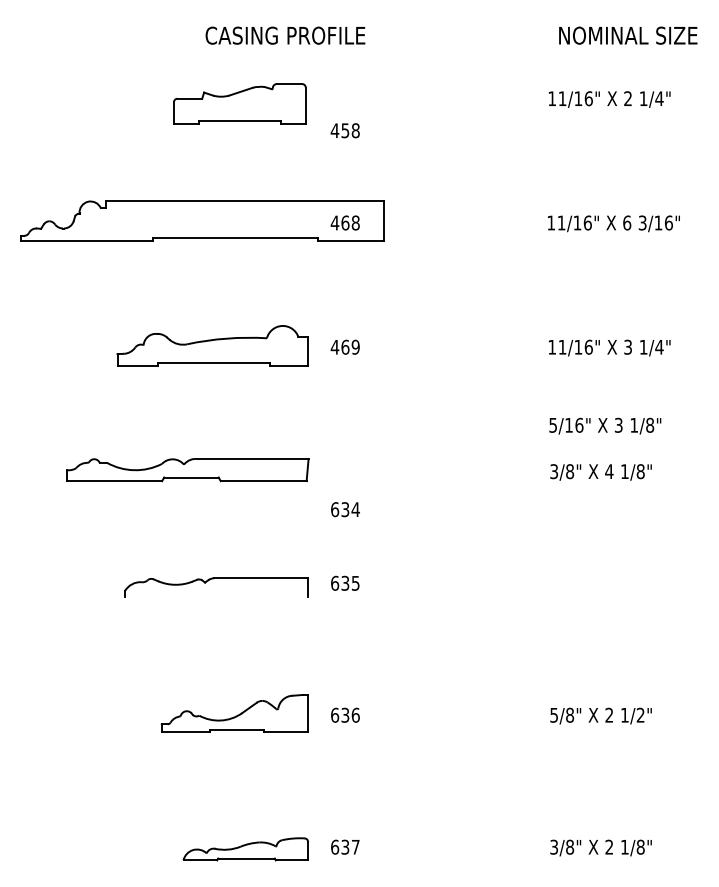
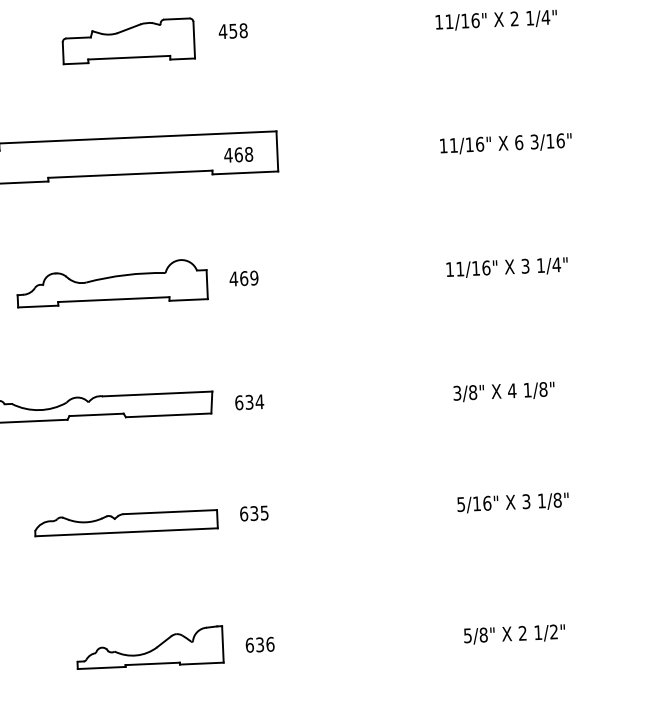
text: (344, 130) -> (232, 31), moved
text: (605, 425) -> (513, 502), moved
text: (345, 509) -> (249, 402), moved
line: (216, 596) -> (126, 532), added

